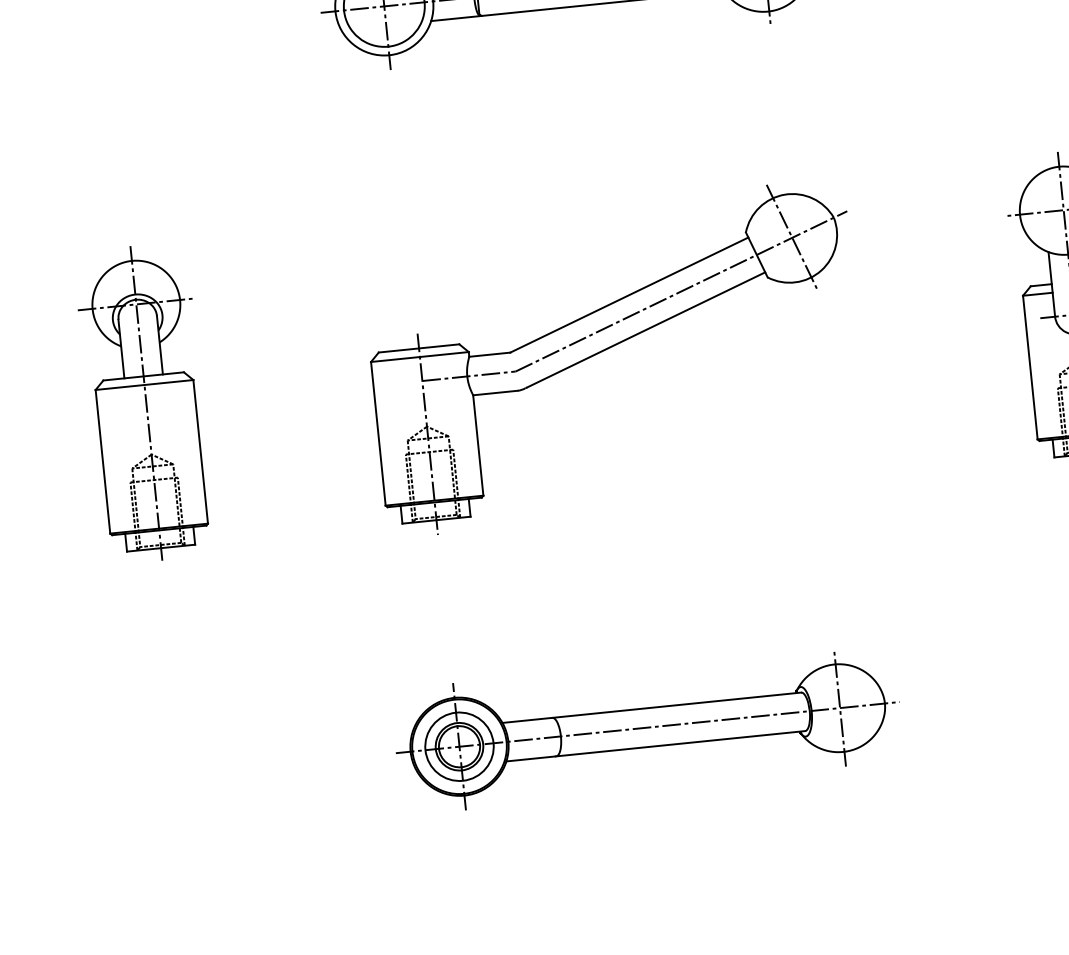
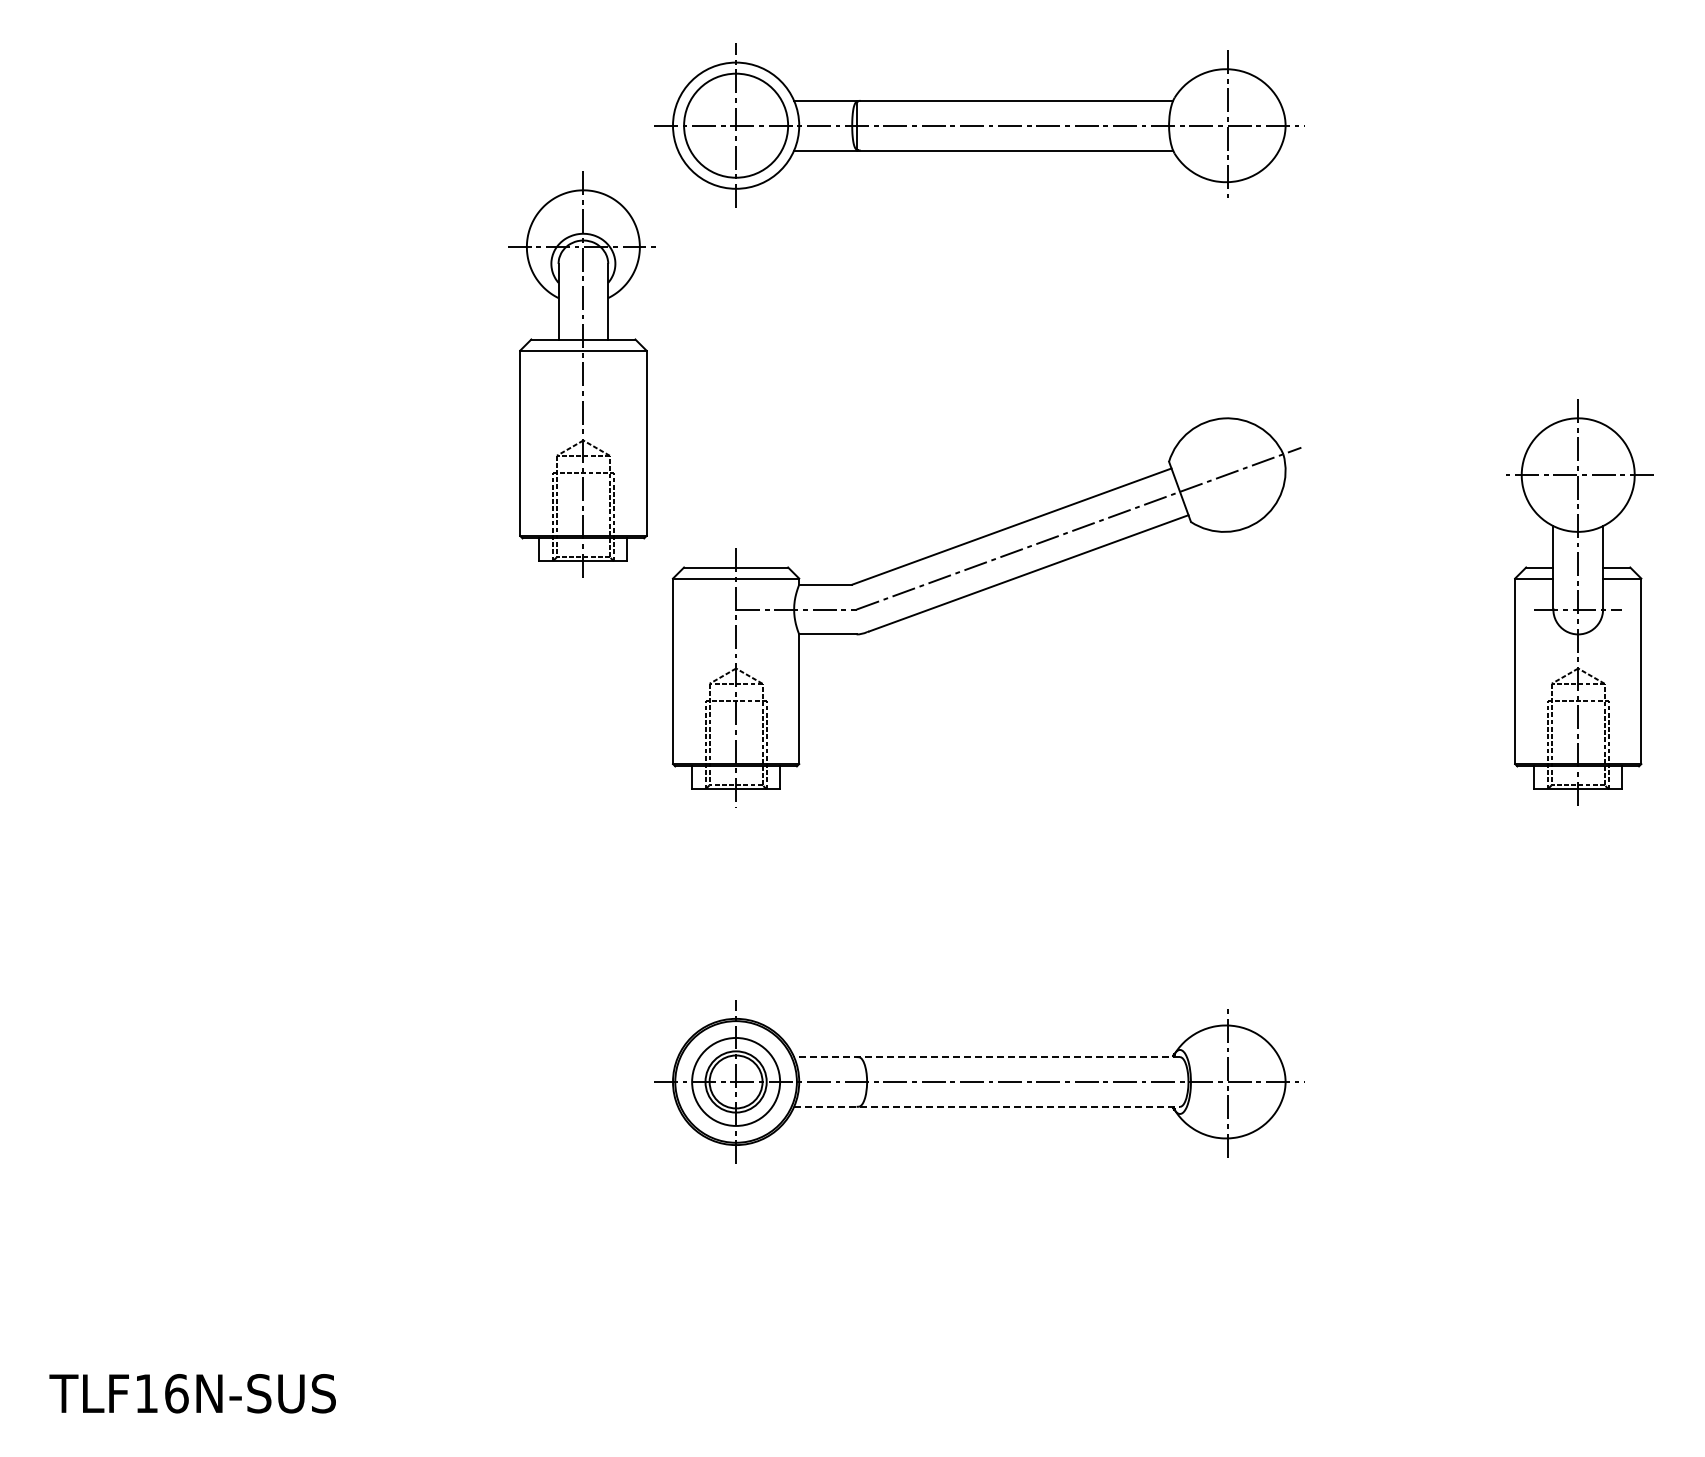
line: (792, 237) -> (1227, 474), removed
part: (144, 403) -> (581, 374), moved
line: (652, 708) -> (987, 1057), solid -> dashed
line: (656, 745) -> (987, 1106), solid -> dashed

